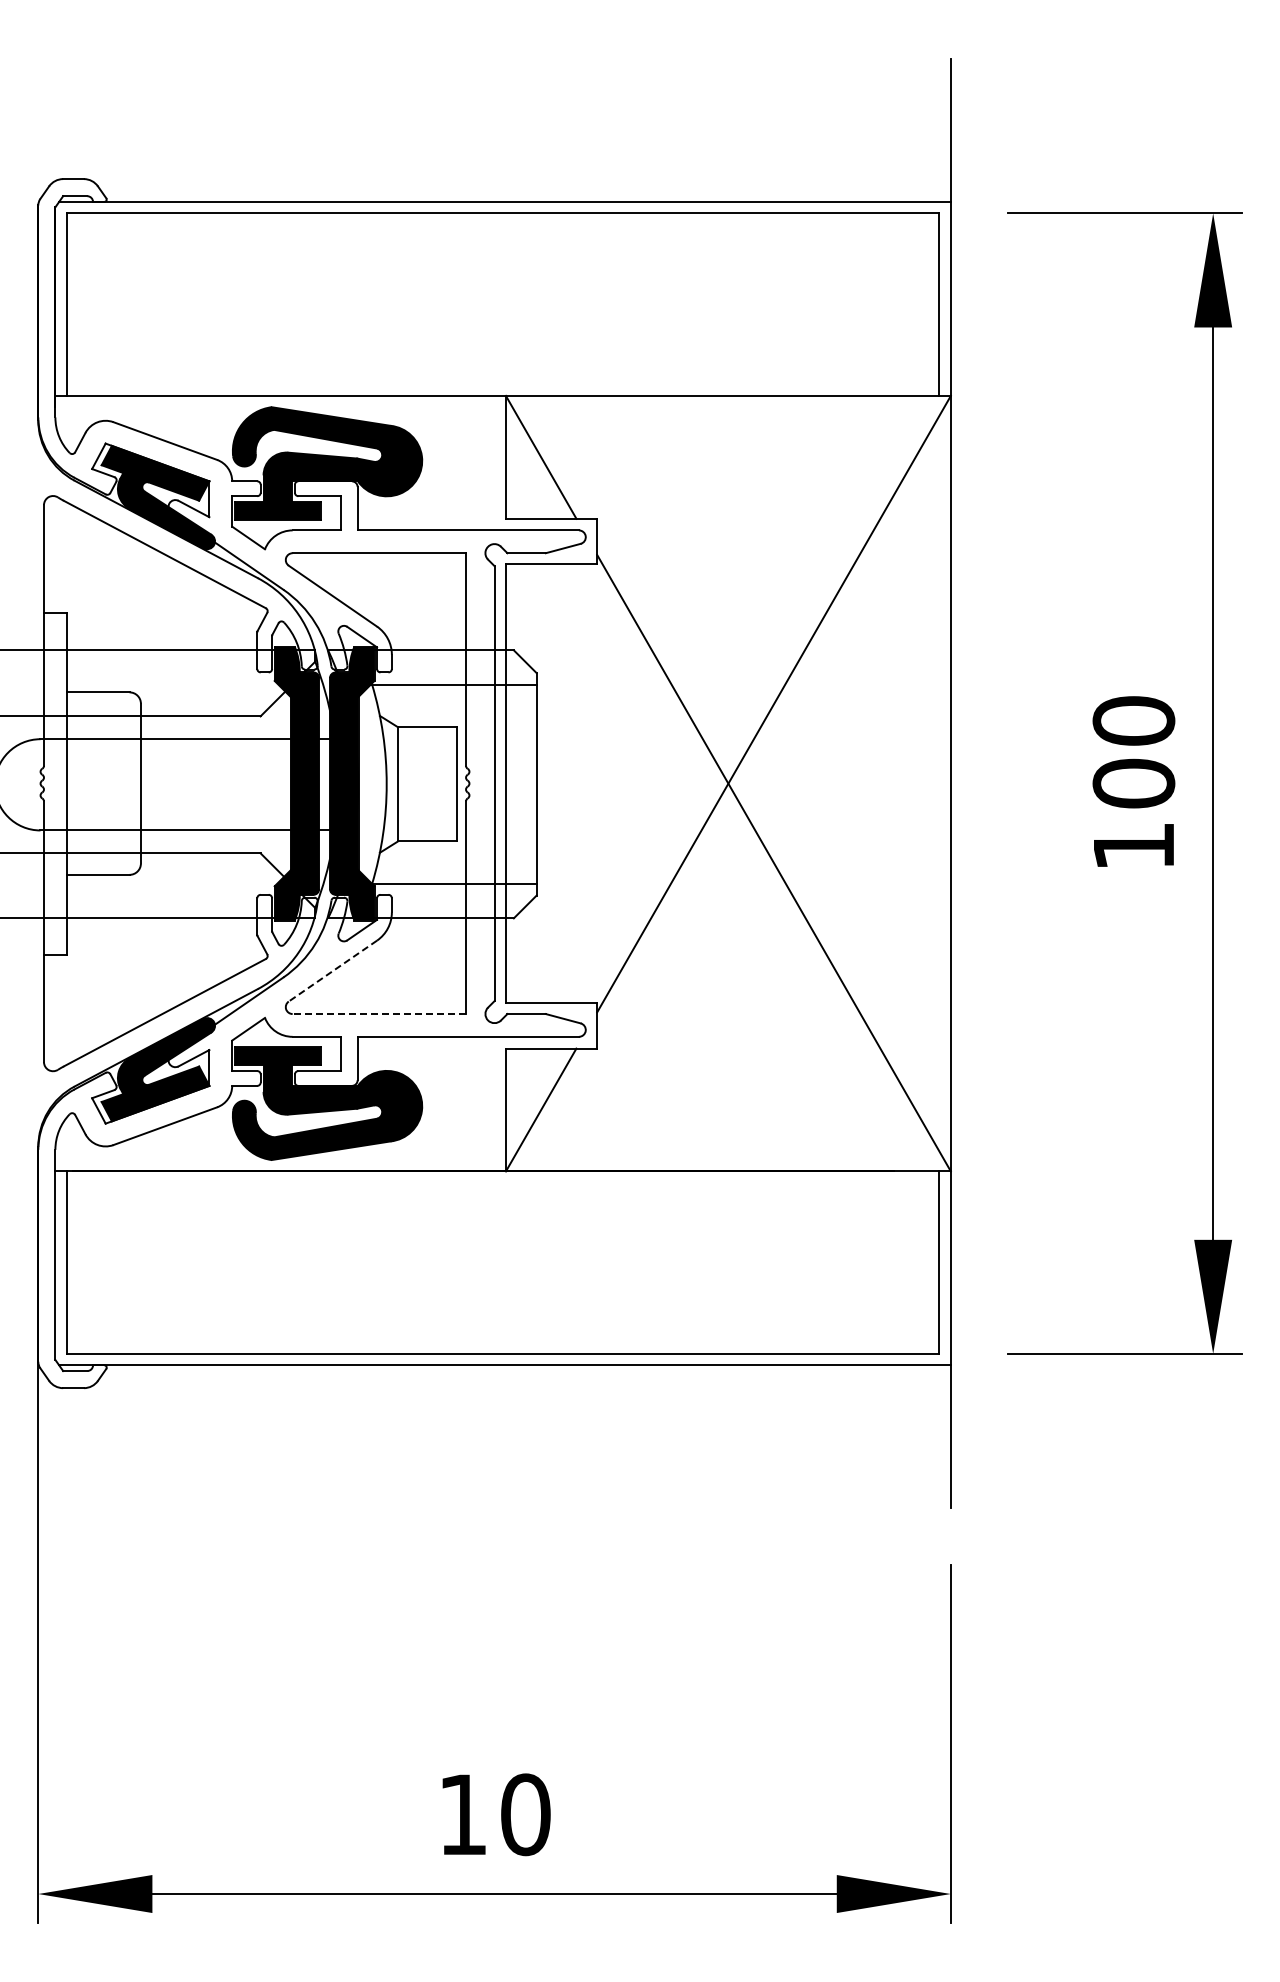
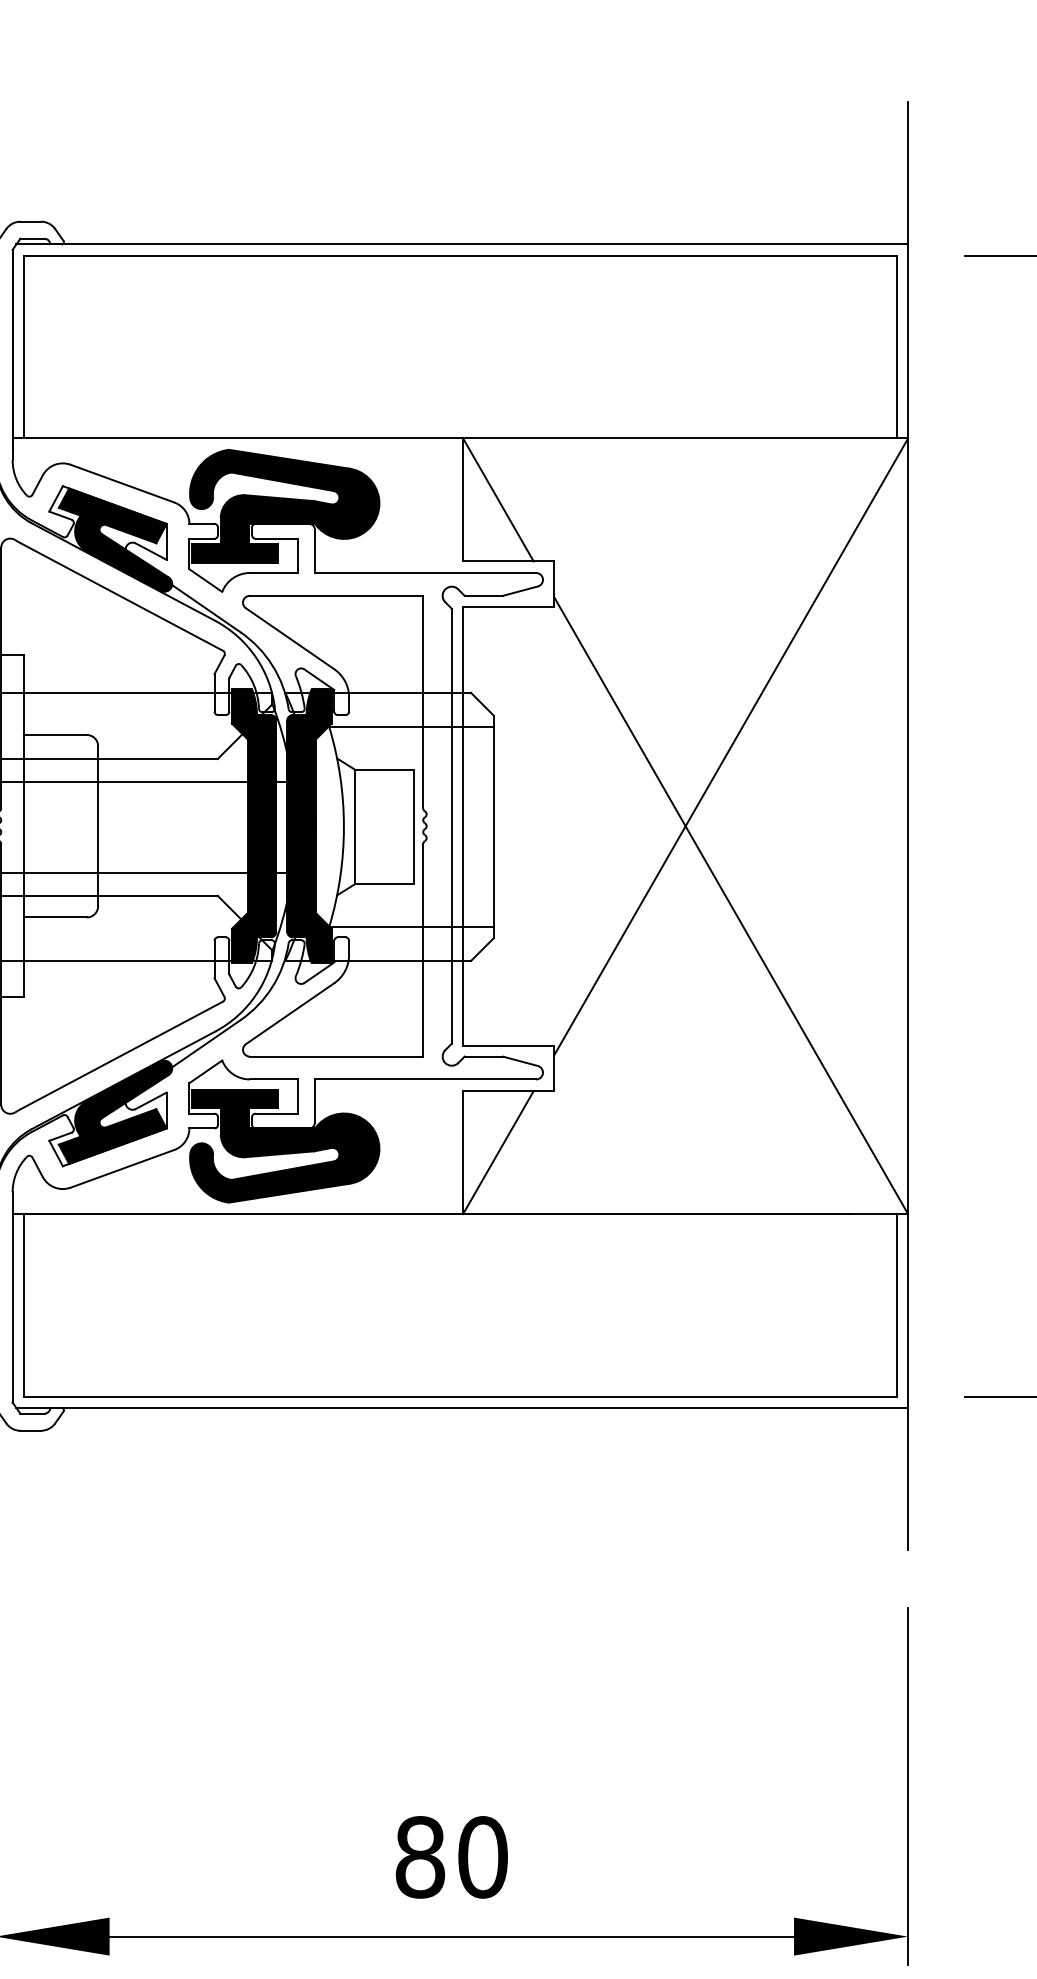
line: (332, 971) -> (289, 1014), dashed -> solid
line: (379, 1014) -> (336, 1057), dashed -> solid
text: (462, 1814) -> (419, 1857), 10 -> 80

